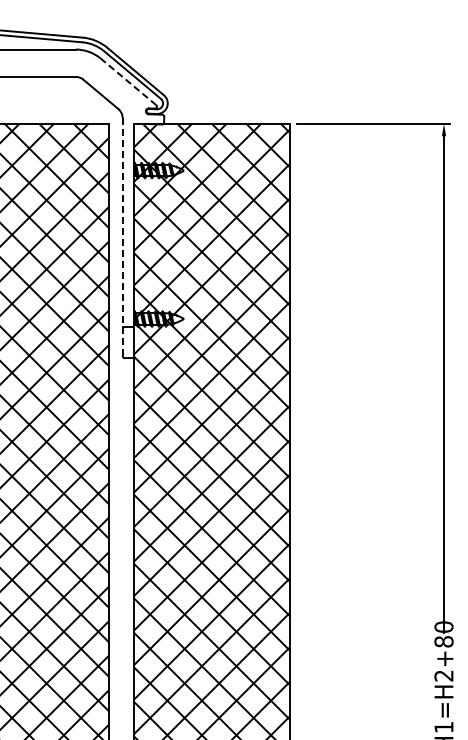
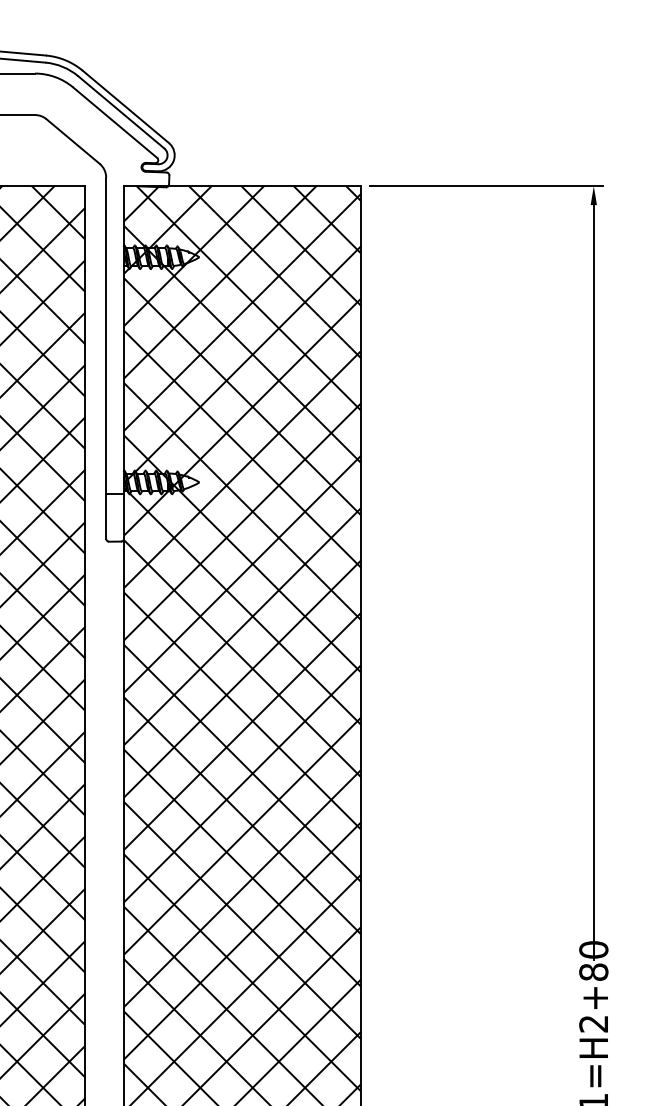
line: (128, 81) -> (115, 122), dashed -> solid
line: (122, 236) -> (105, 357), dashed -> solid

